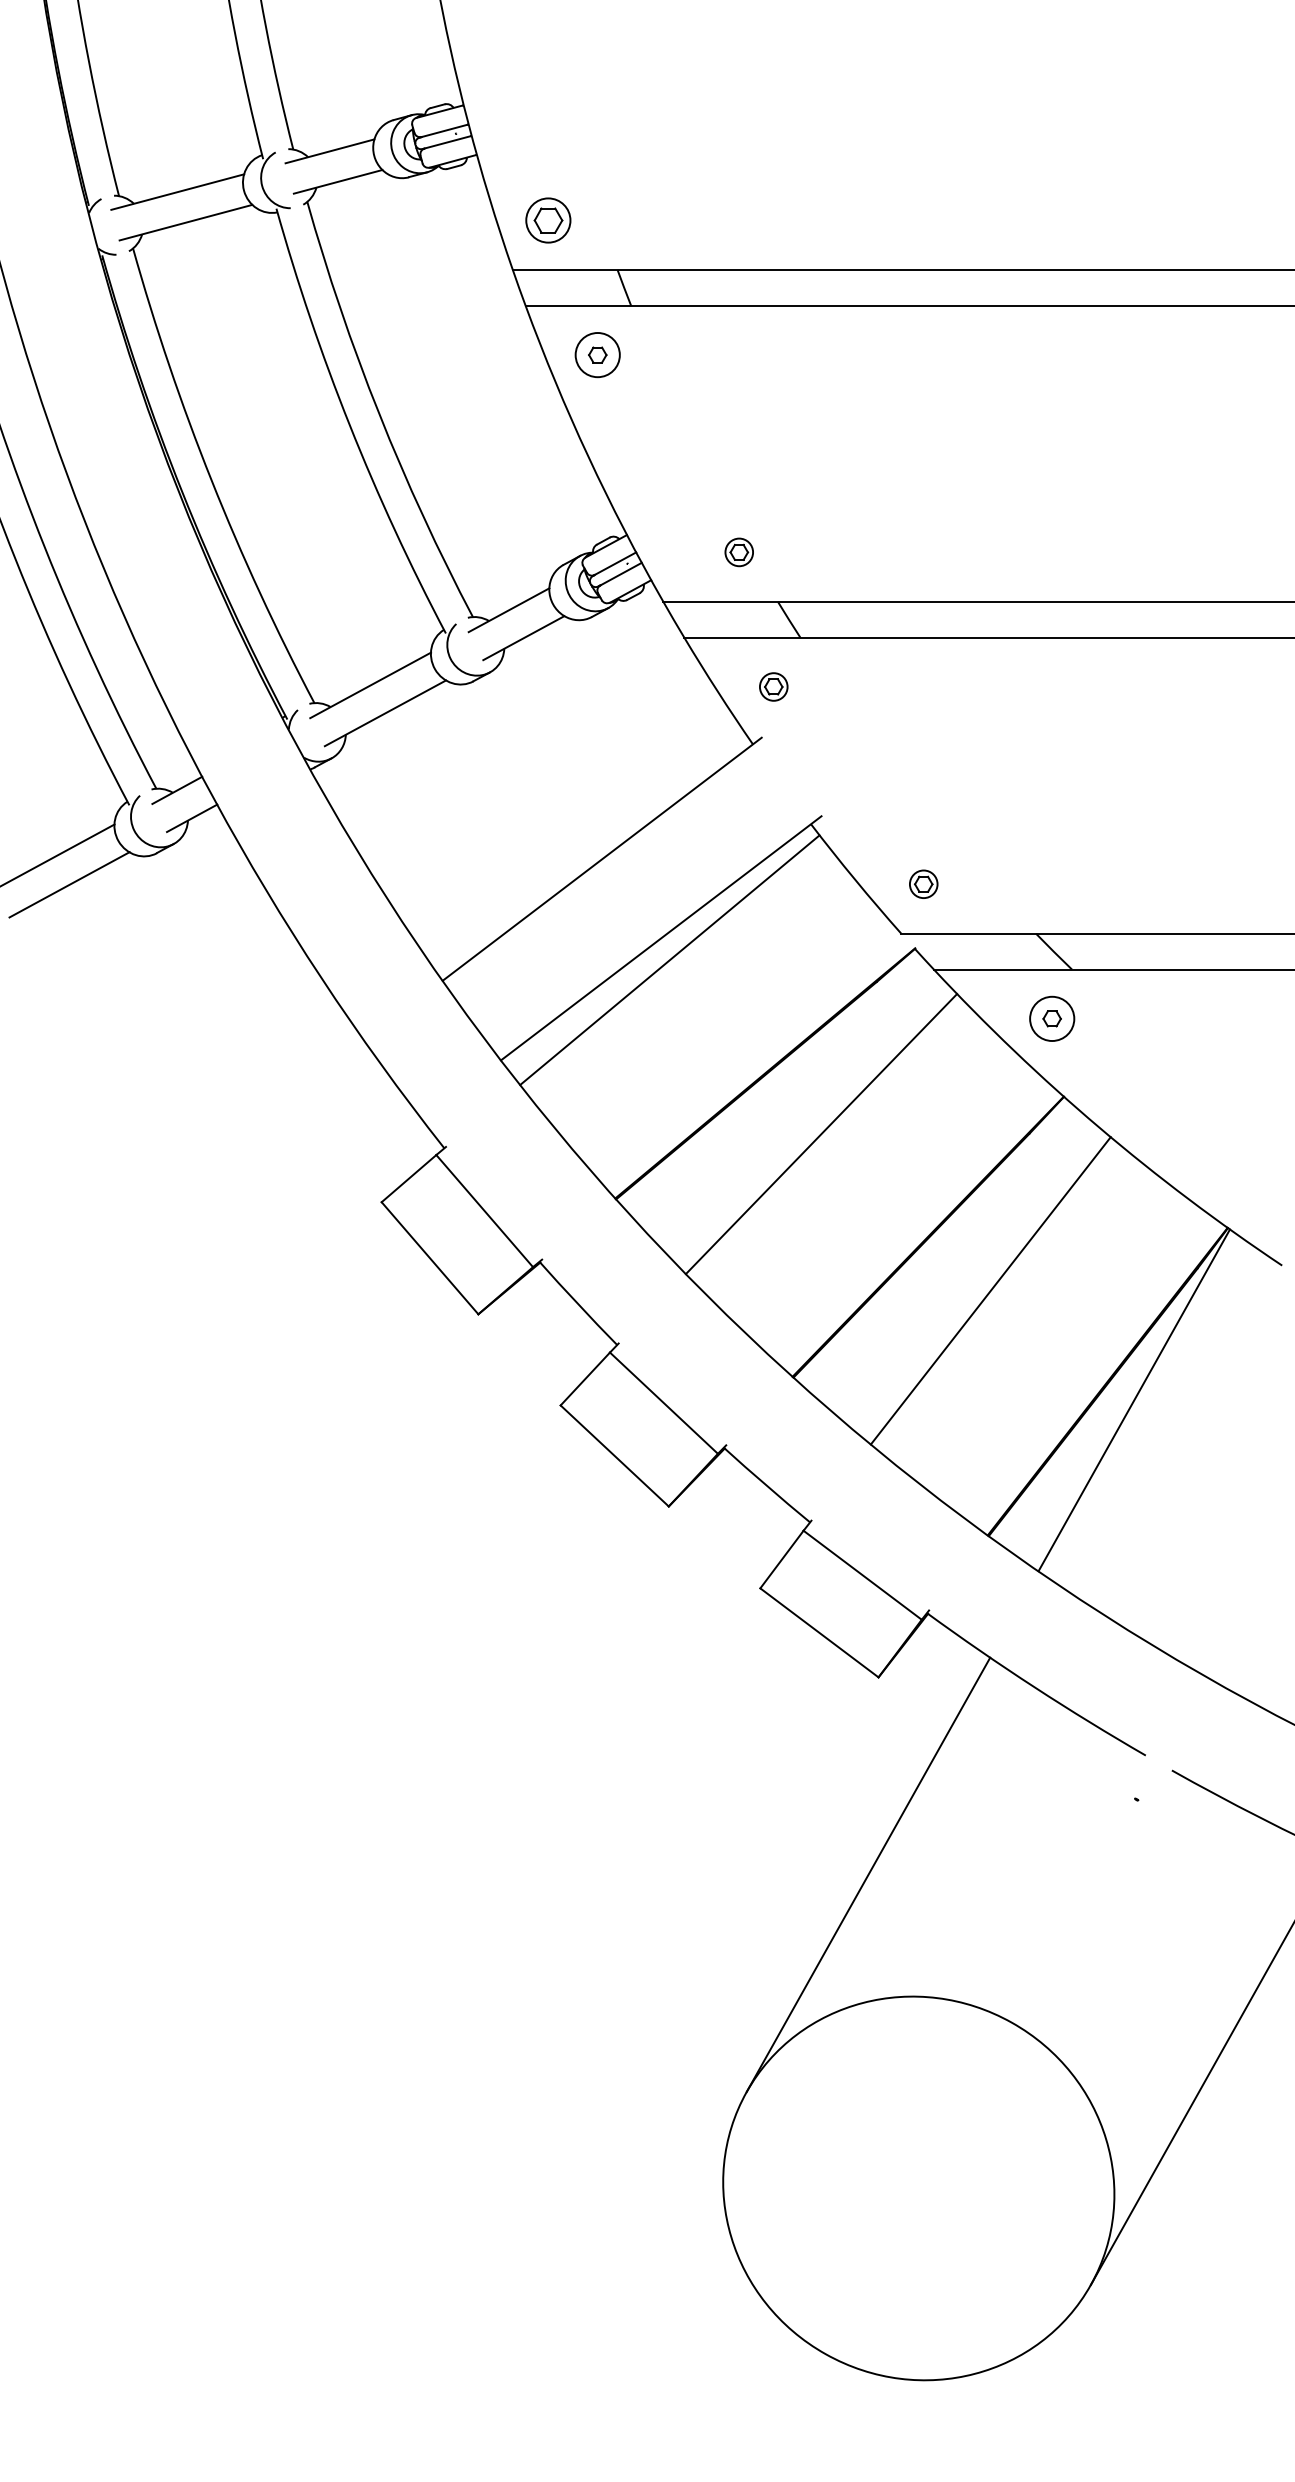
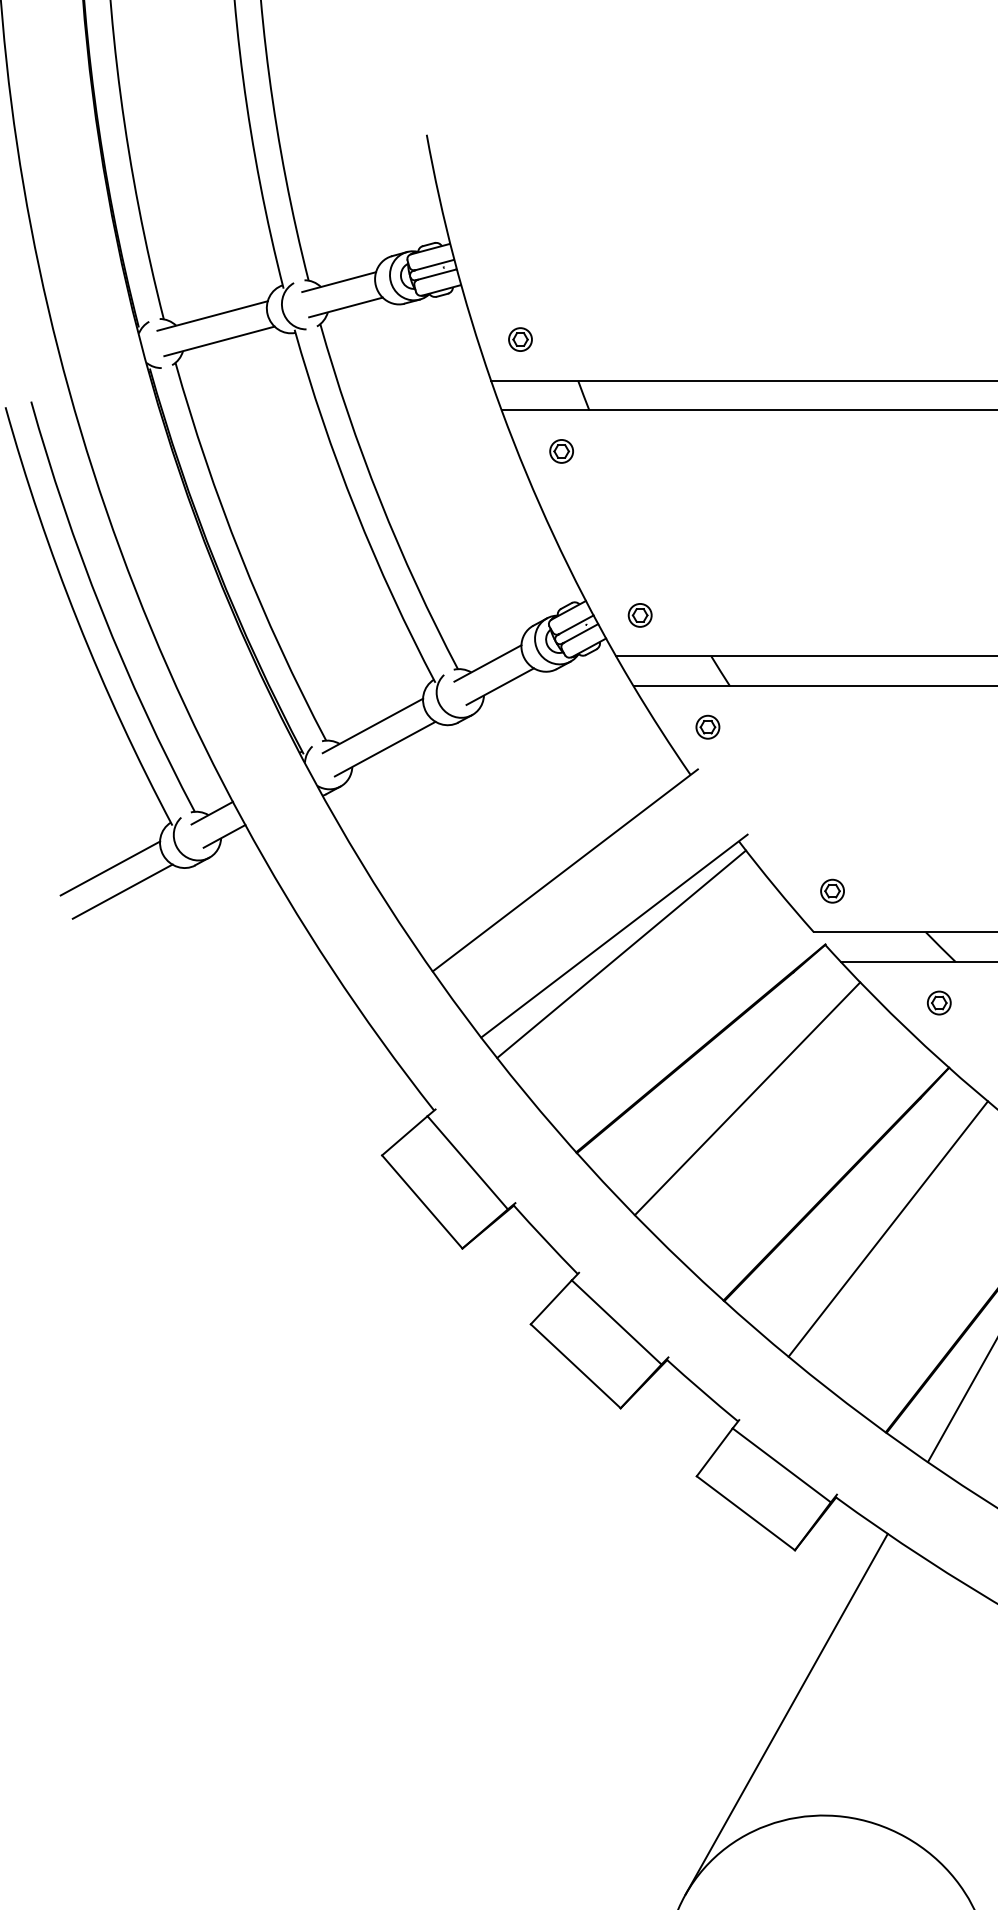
part: (547, 220) -> (519, 339), size x0.62
circle: (597, 354) -> (561, 450), size x0.62
part: (738, 552) -> (639, 615), moved
circle: (1052, 1018) -> (939, 1002), size x0.62

